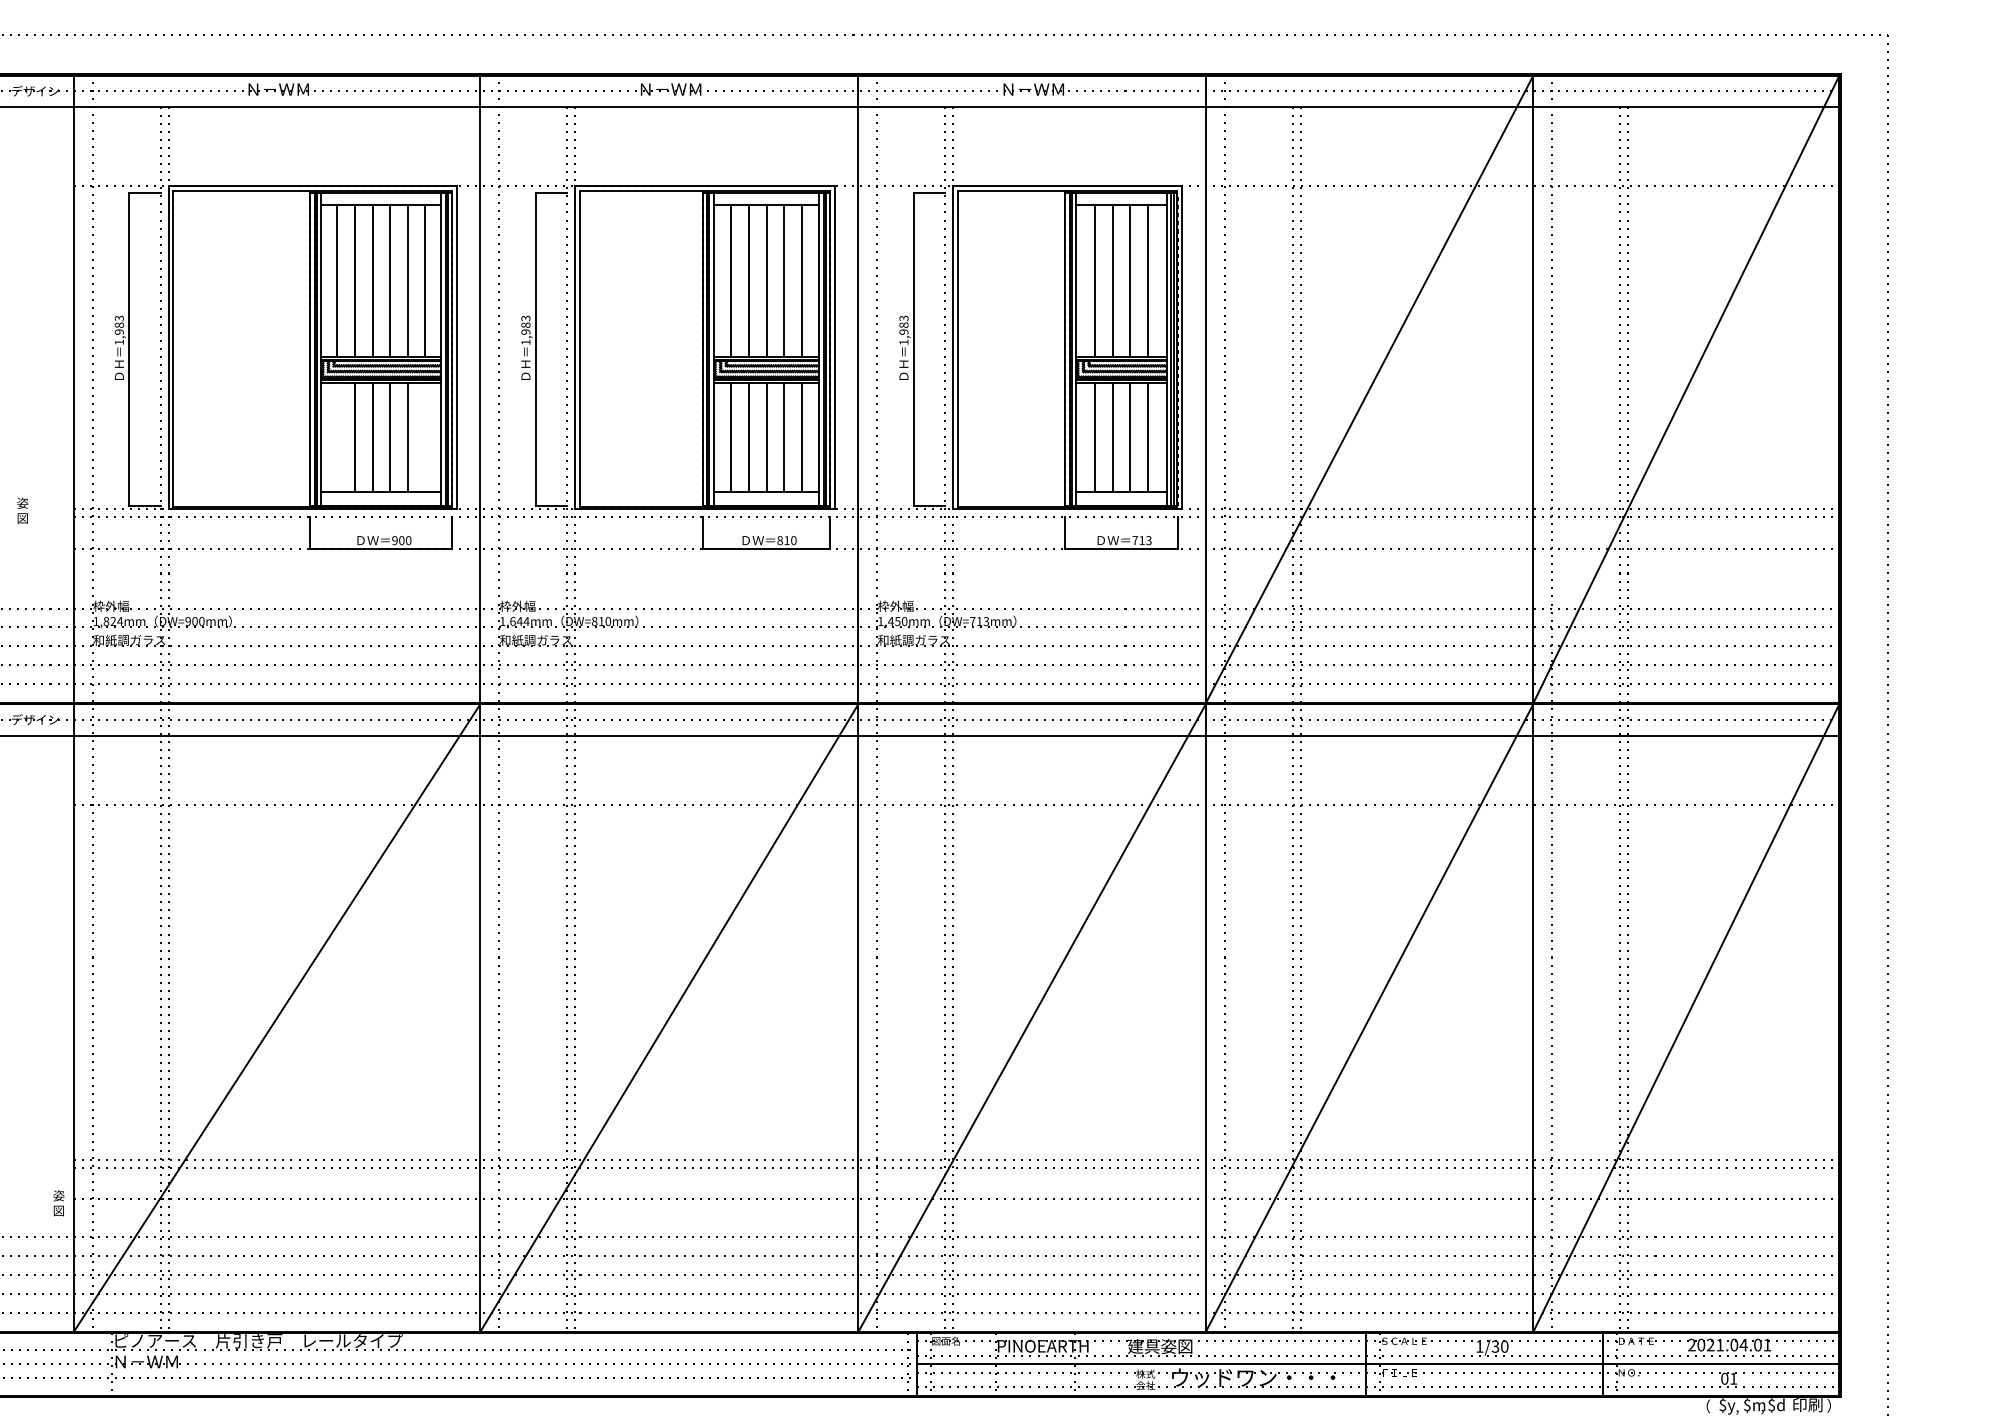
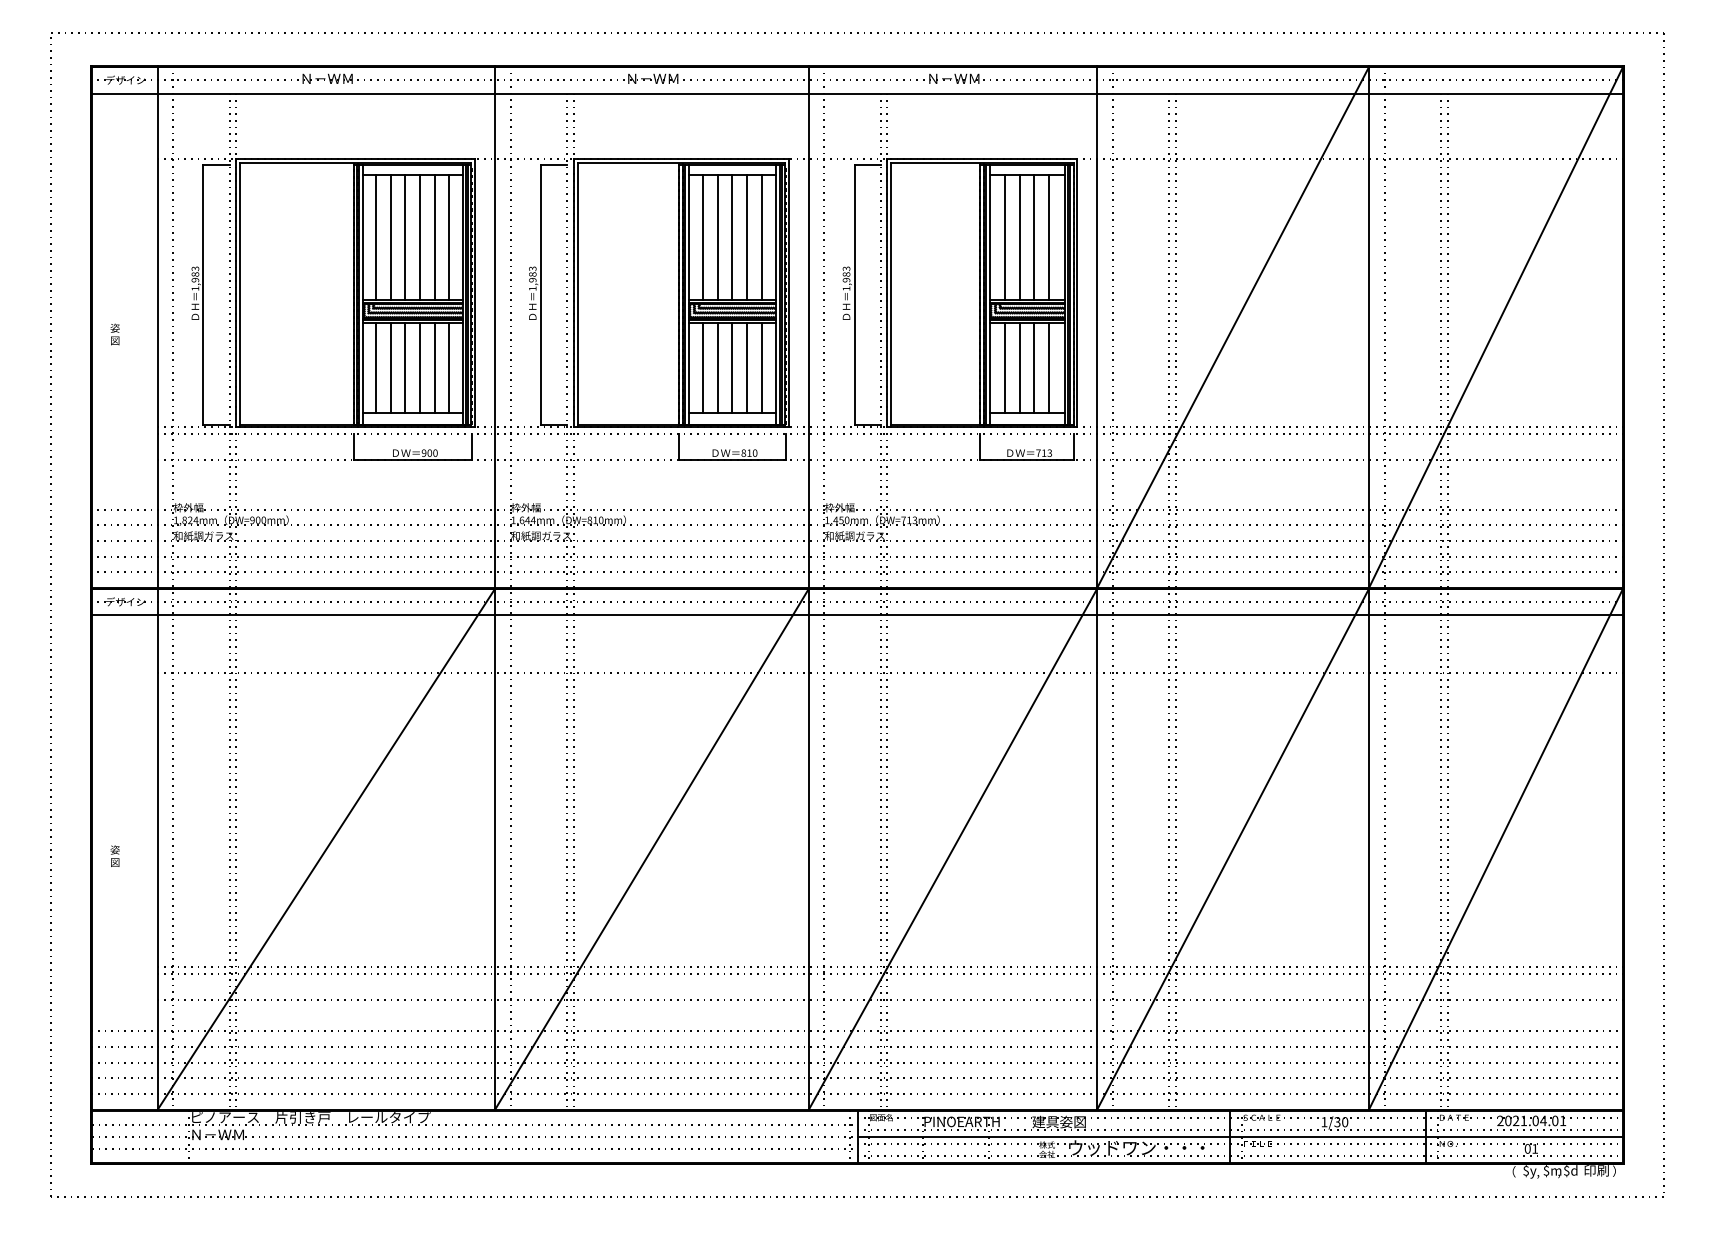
line: (337, 437) -> (376, 367), added
line: (425, 437) -> (449, 367), added
text: (21, 510) -> (114, 334), moved
text: (58, 1202) -> (114, 855), moved

